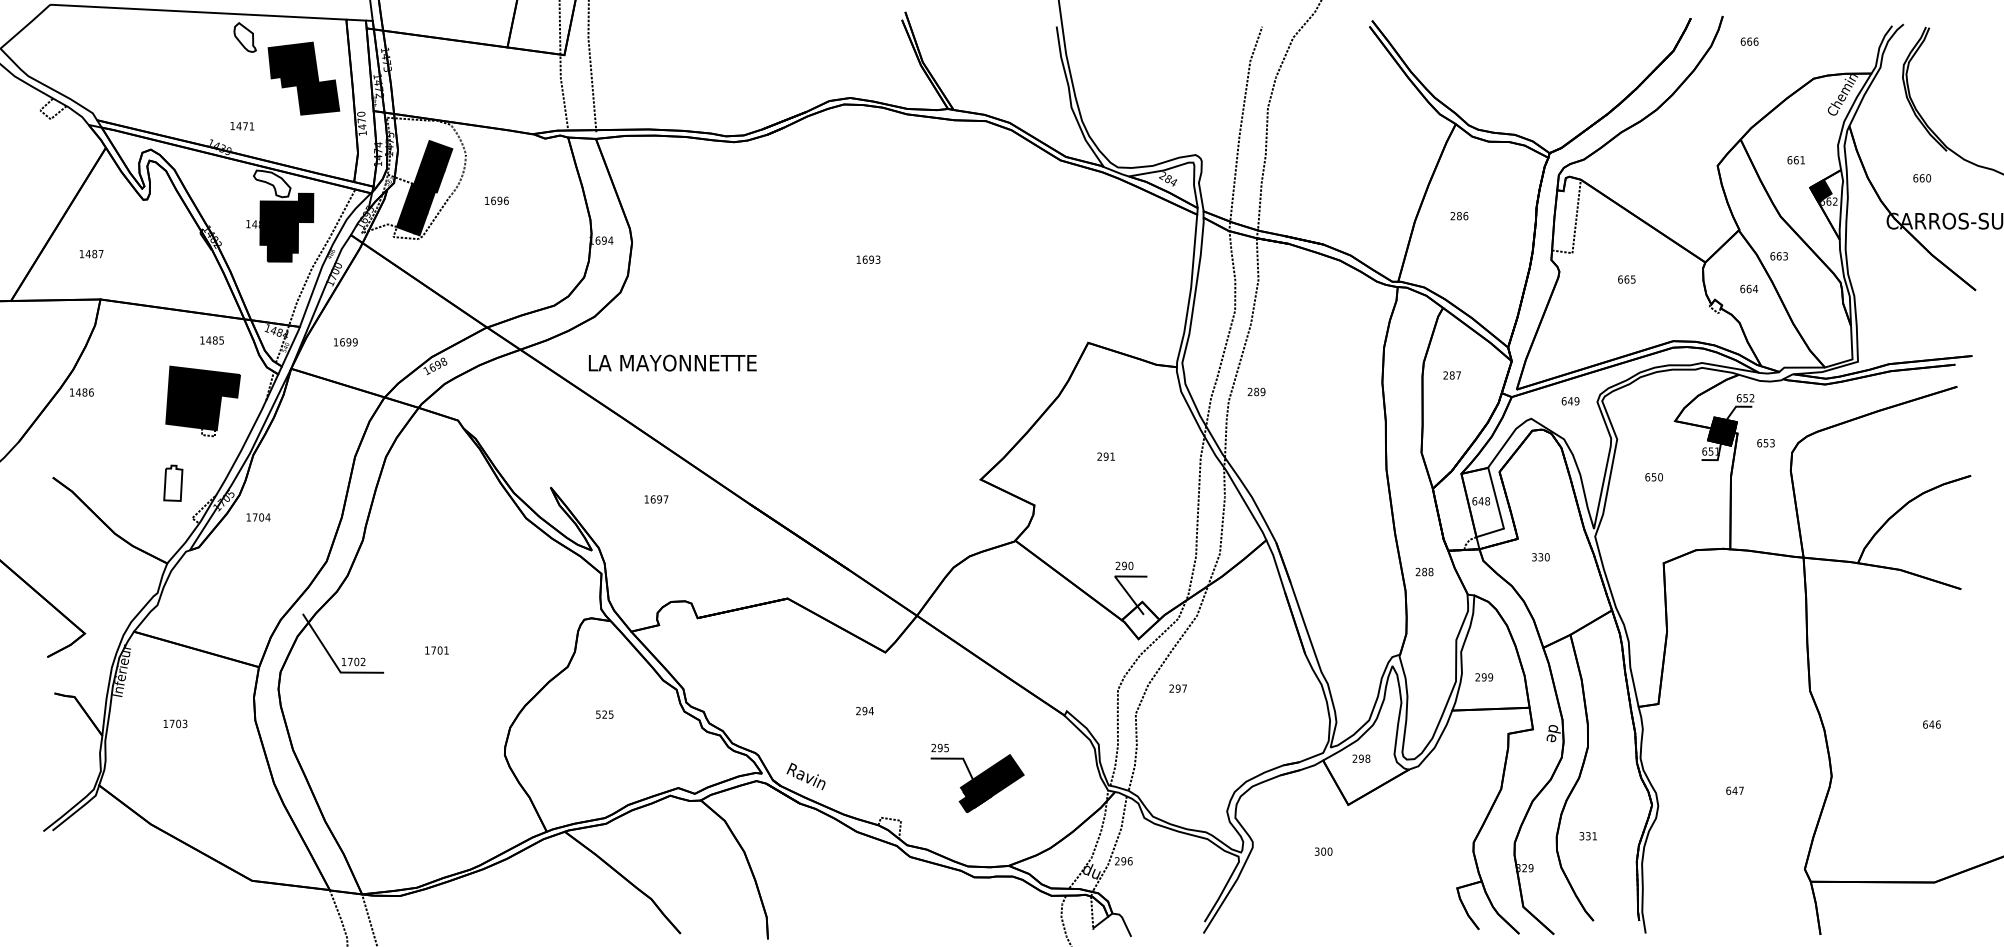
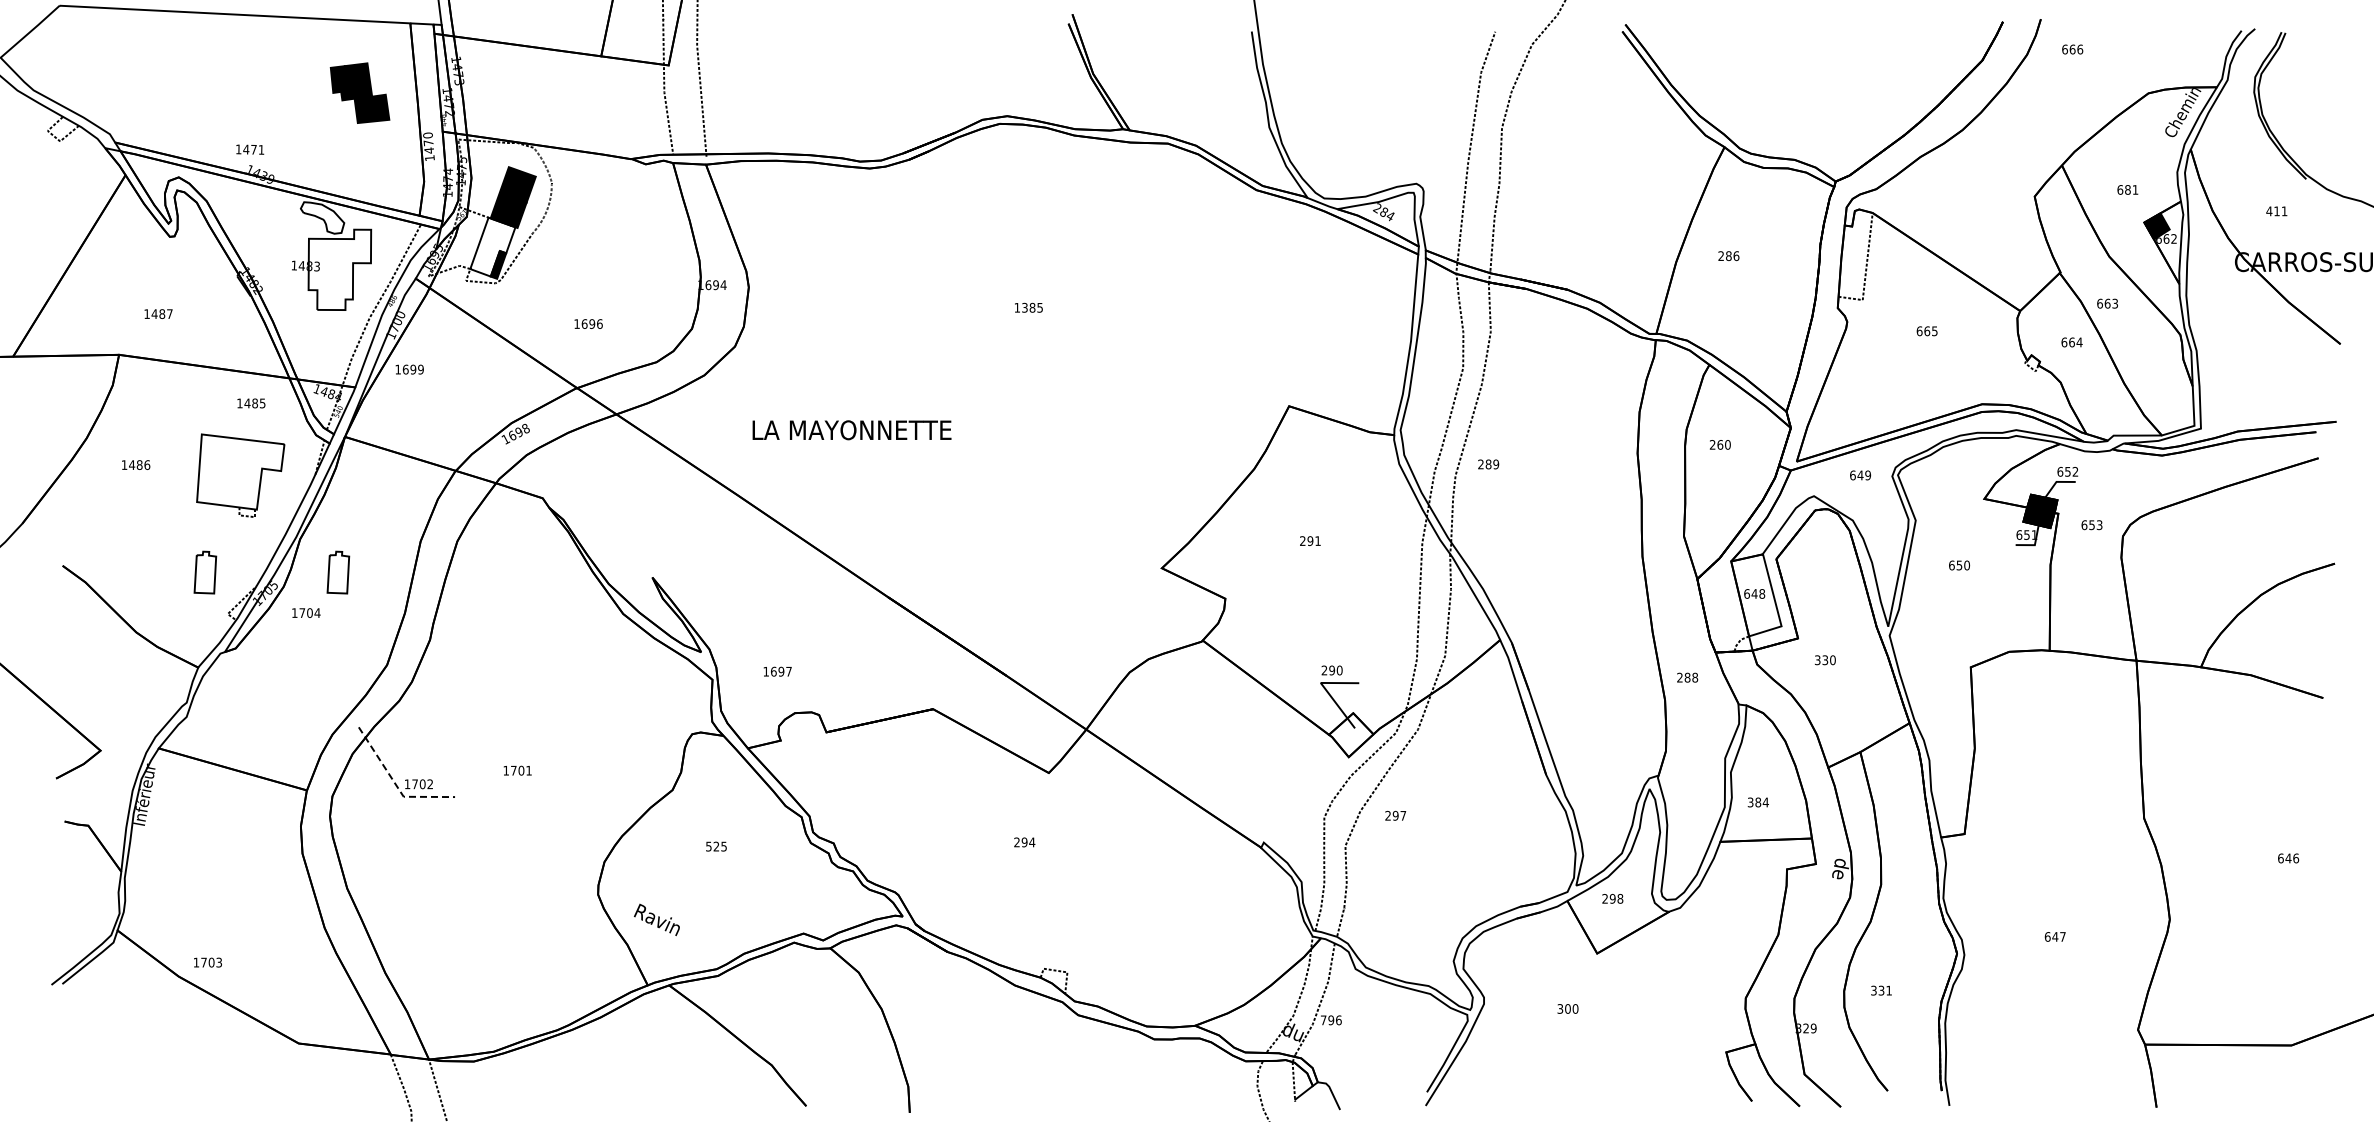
part: (245, 37) -> (290, 44), removed
part: (303, 77) -> (359, 92), size x0.7
text: (242, 126) -> (250, 149), moved
text: (1795, 159) -> (2127, 189), 661 -> 681
text: (1921, 178) -> (2276, 211), 660 -> 411
text: (496, 200) -> (588, 323), moved
fill: (415, 207) -> (492, 246), removed
fill: (286, 227) -> (339, 269), removed
text: (91, 253) -> (158, 313), moved
text: (871, 259) -> (1032, 307), 1693 -> 1385
text: (345, 342) -> (409, 369), moved
text: (672, 363) -> (851, 430), moved
text: (1454, 375) -> (1723, 444), 287 -> 260
text: (82, 392) -> (136, 464), moved
fill: (202, 397) -> (240, 471), removed
part: (285, 483) -> (338, 572), added
text: (656, 499) -> (777, 671), moved
line: (333, 662) -> (395, 784), solid -> dashed
text: (1483, 677) -> (1757, 802), 299 -> 384
text: (175, 723) -> (207, 962), moved
text: (805, 776) -> (656, 919), moved
part: (977, 778) -> (1157, 922), removed
text: (1117, 861) -> (1323, 1020), 296 -> 796

